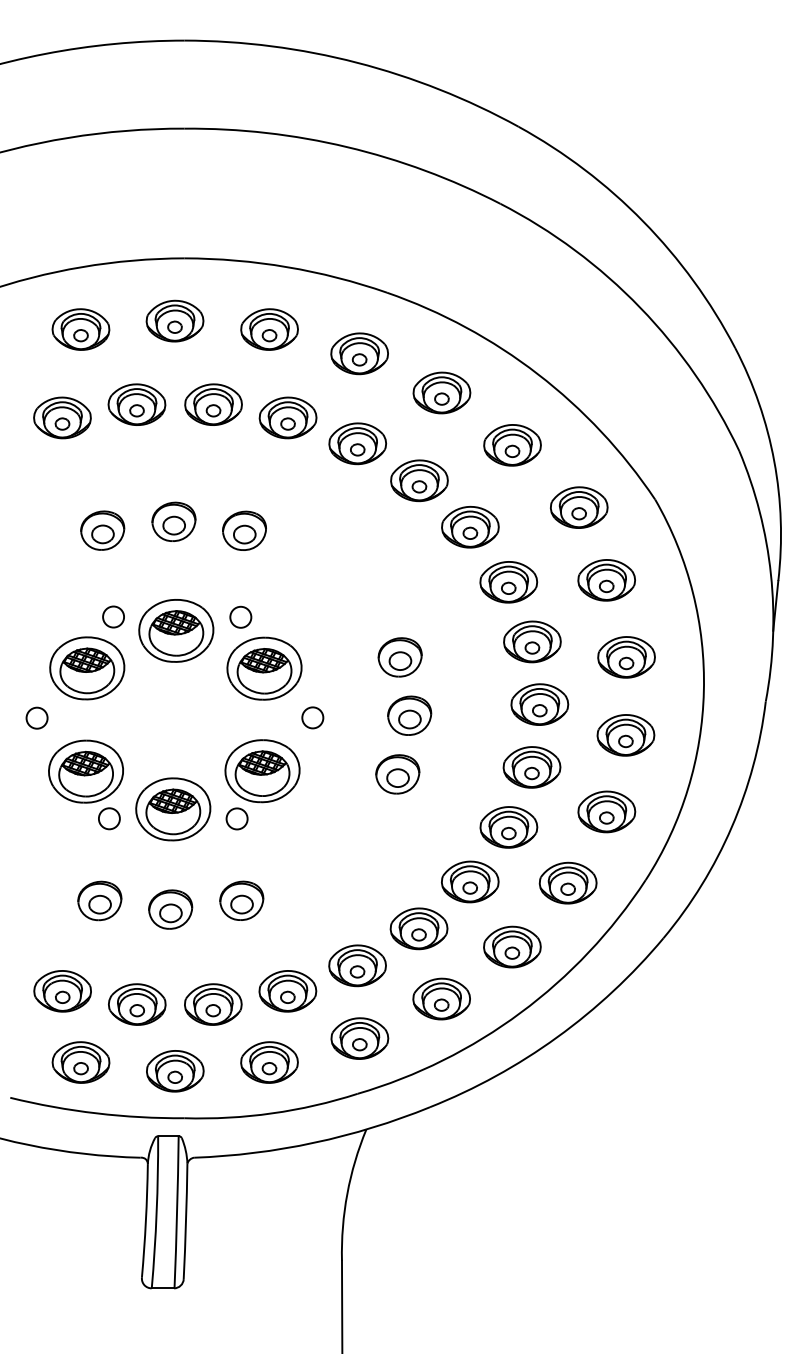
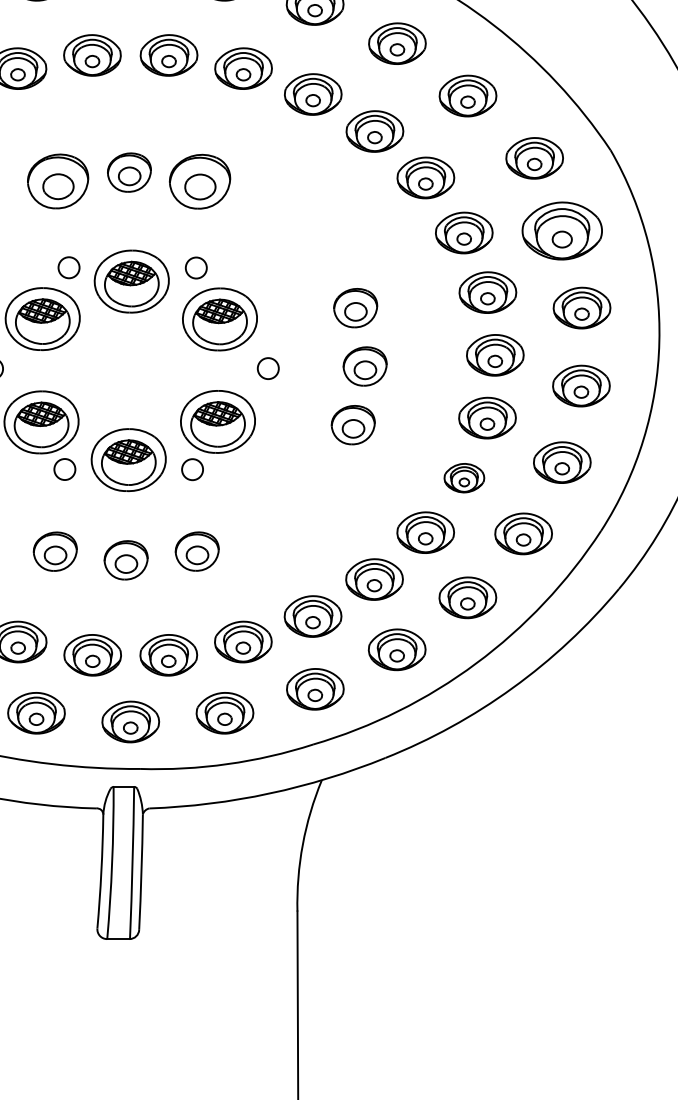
part: (102, 530) -> (57, 181), size x1.4
part: (244, 530) -> (199, 181), size x1.4
part: (606, 580) -> (561, 231), size x1.4
part: (508, 827) -> (463, 478), size x0.7

